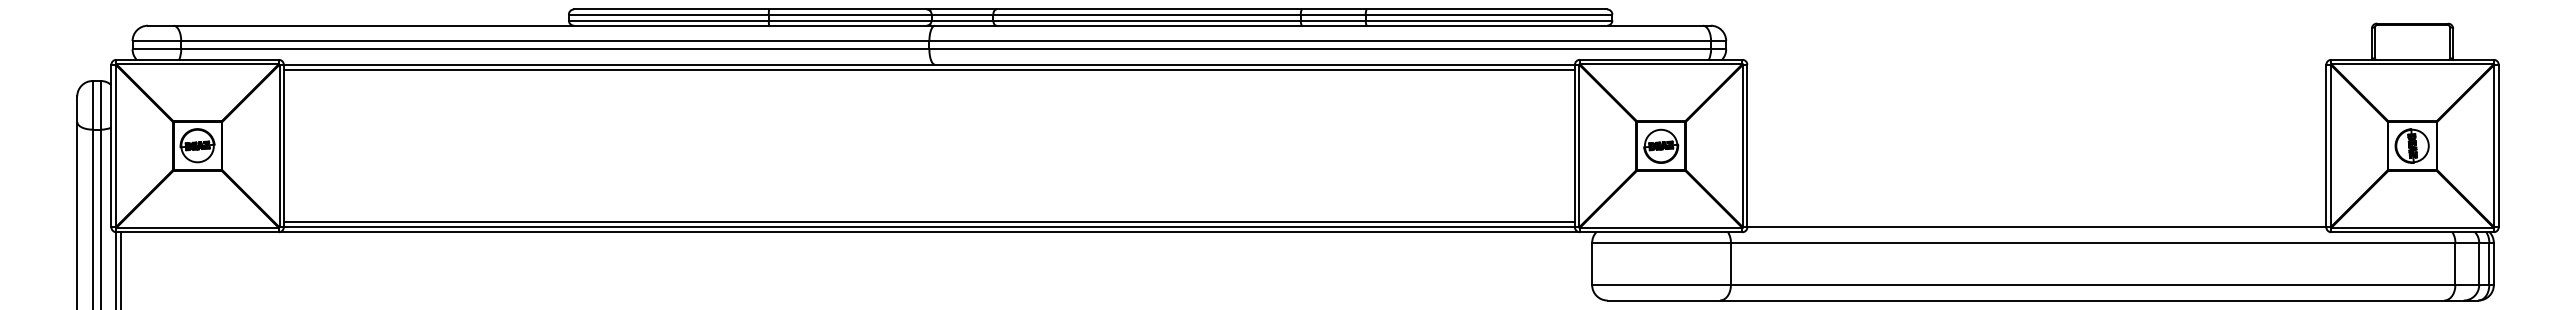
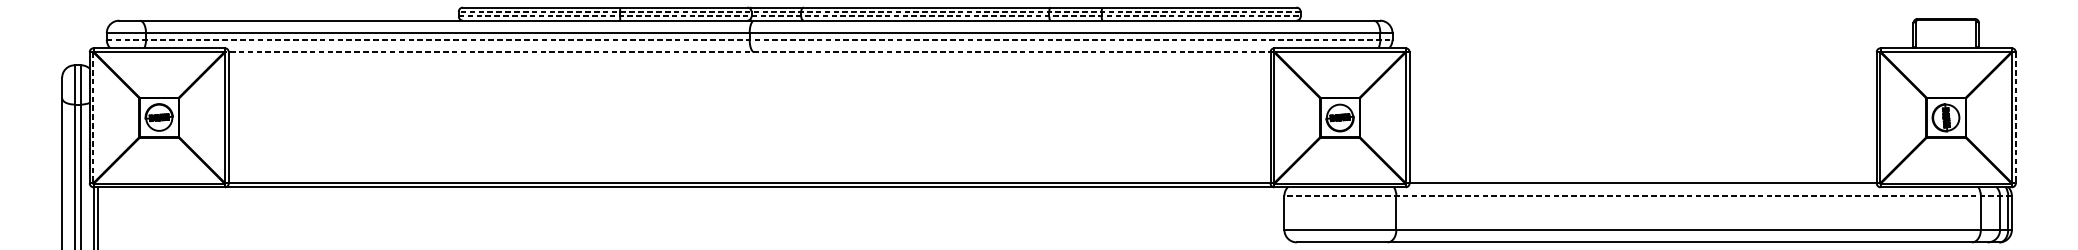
line: (1090, 14) -> (879, 11), solid -> dashed
line: (1090, 20) -> (879, 16), solid -> dashed
line: (929, 49) -> (749, 39), solid -> dashed
line: (929, 64) -> (749, 51), solid -> dashed
line: (928, 69) -> (748, 56), removed
line: (115, 146) -> (93, 118), solid -> dashed
line: (2498, 146) -> (2015, 118), solid -> dashed
line: (928, 222) -> (748, 179), removed
line: (2043, 242) -> (1648, 195), solid -> dashed

